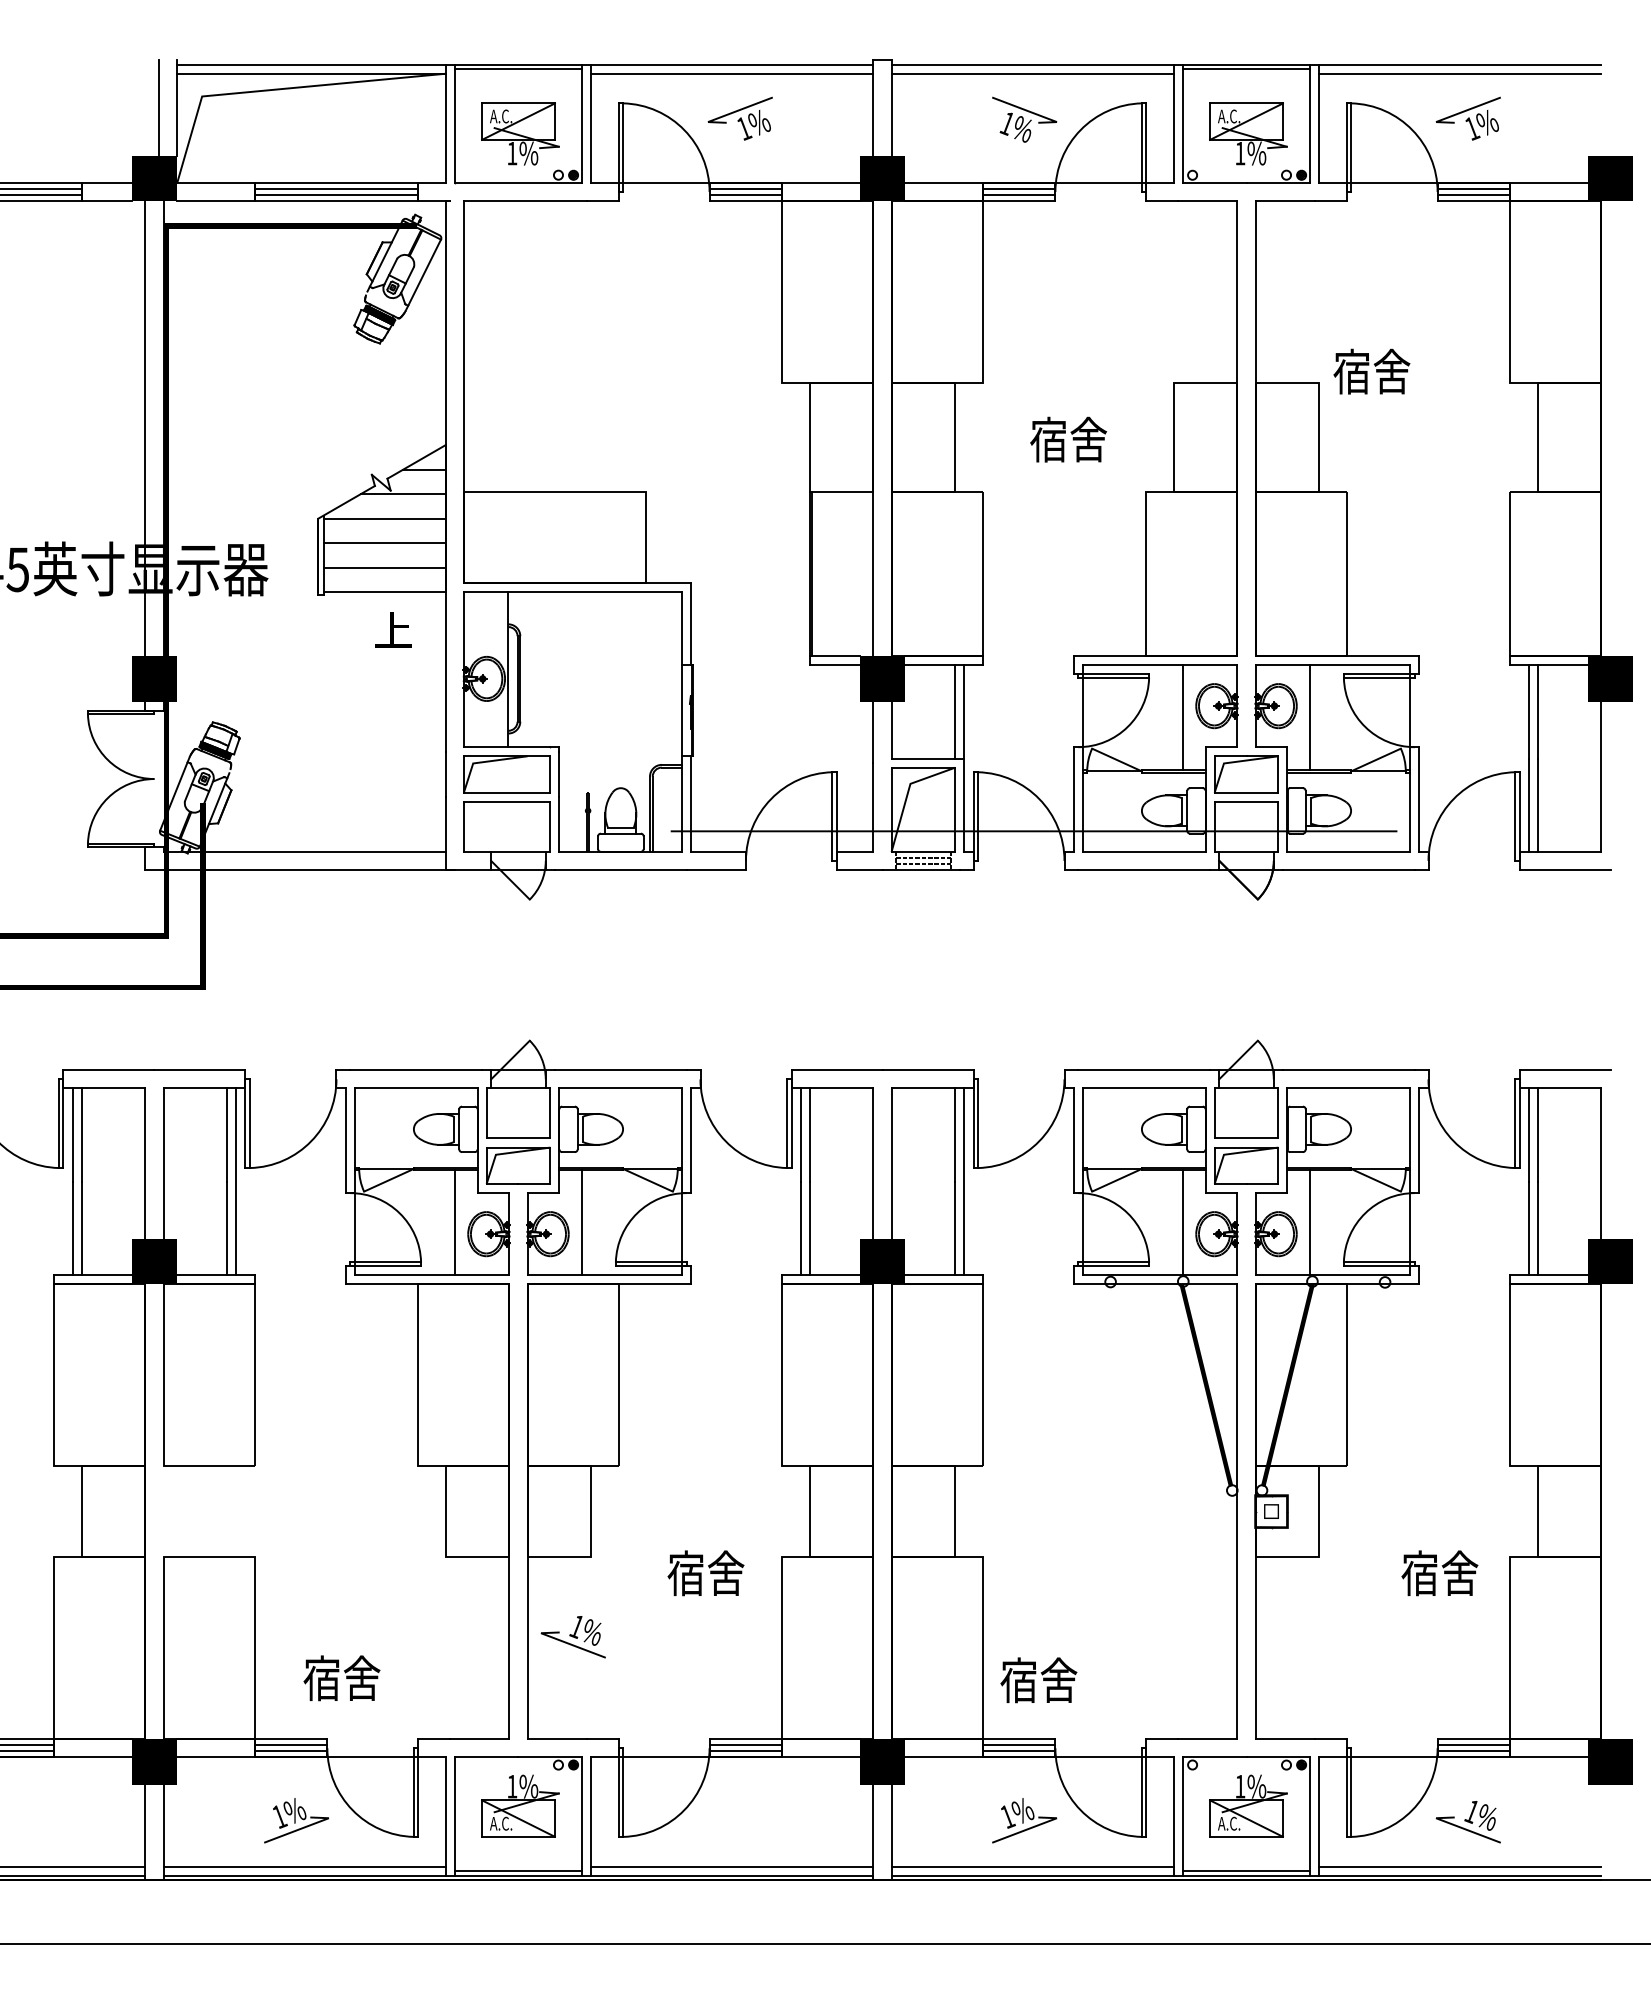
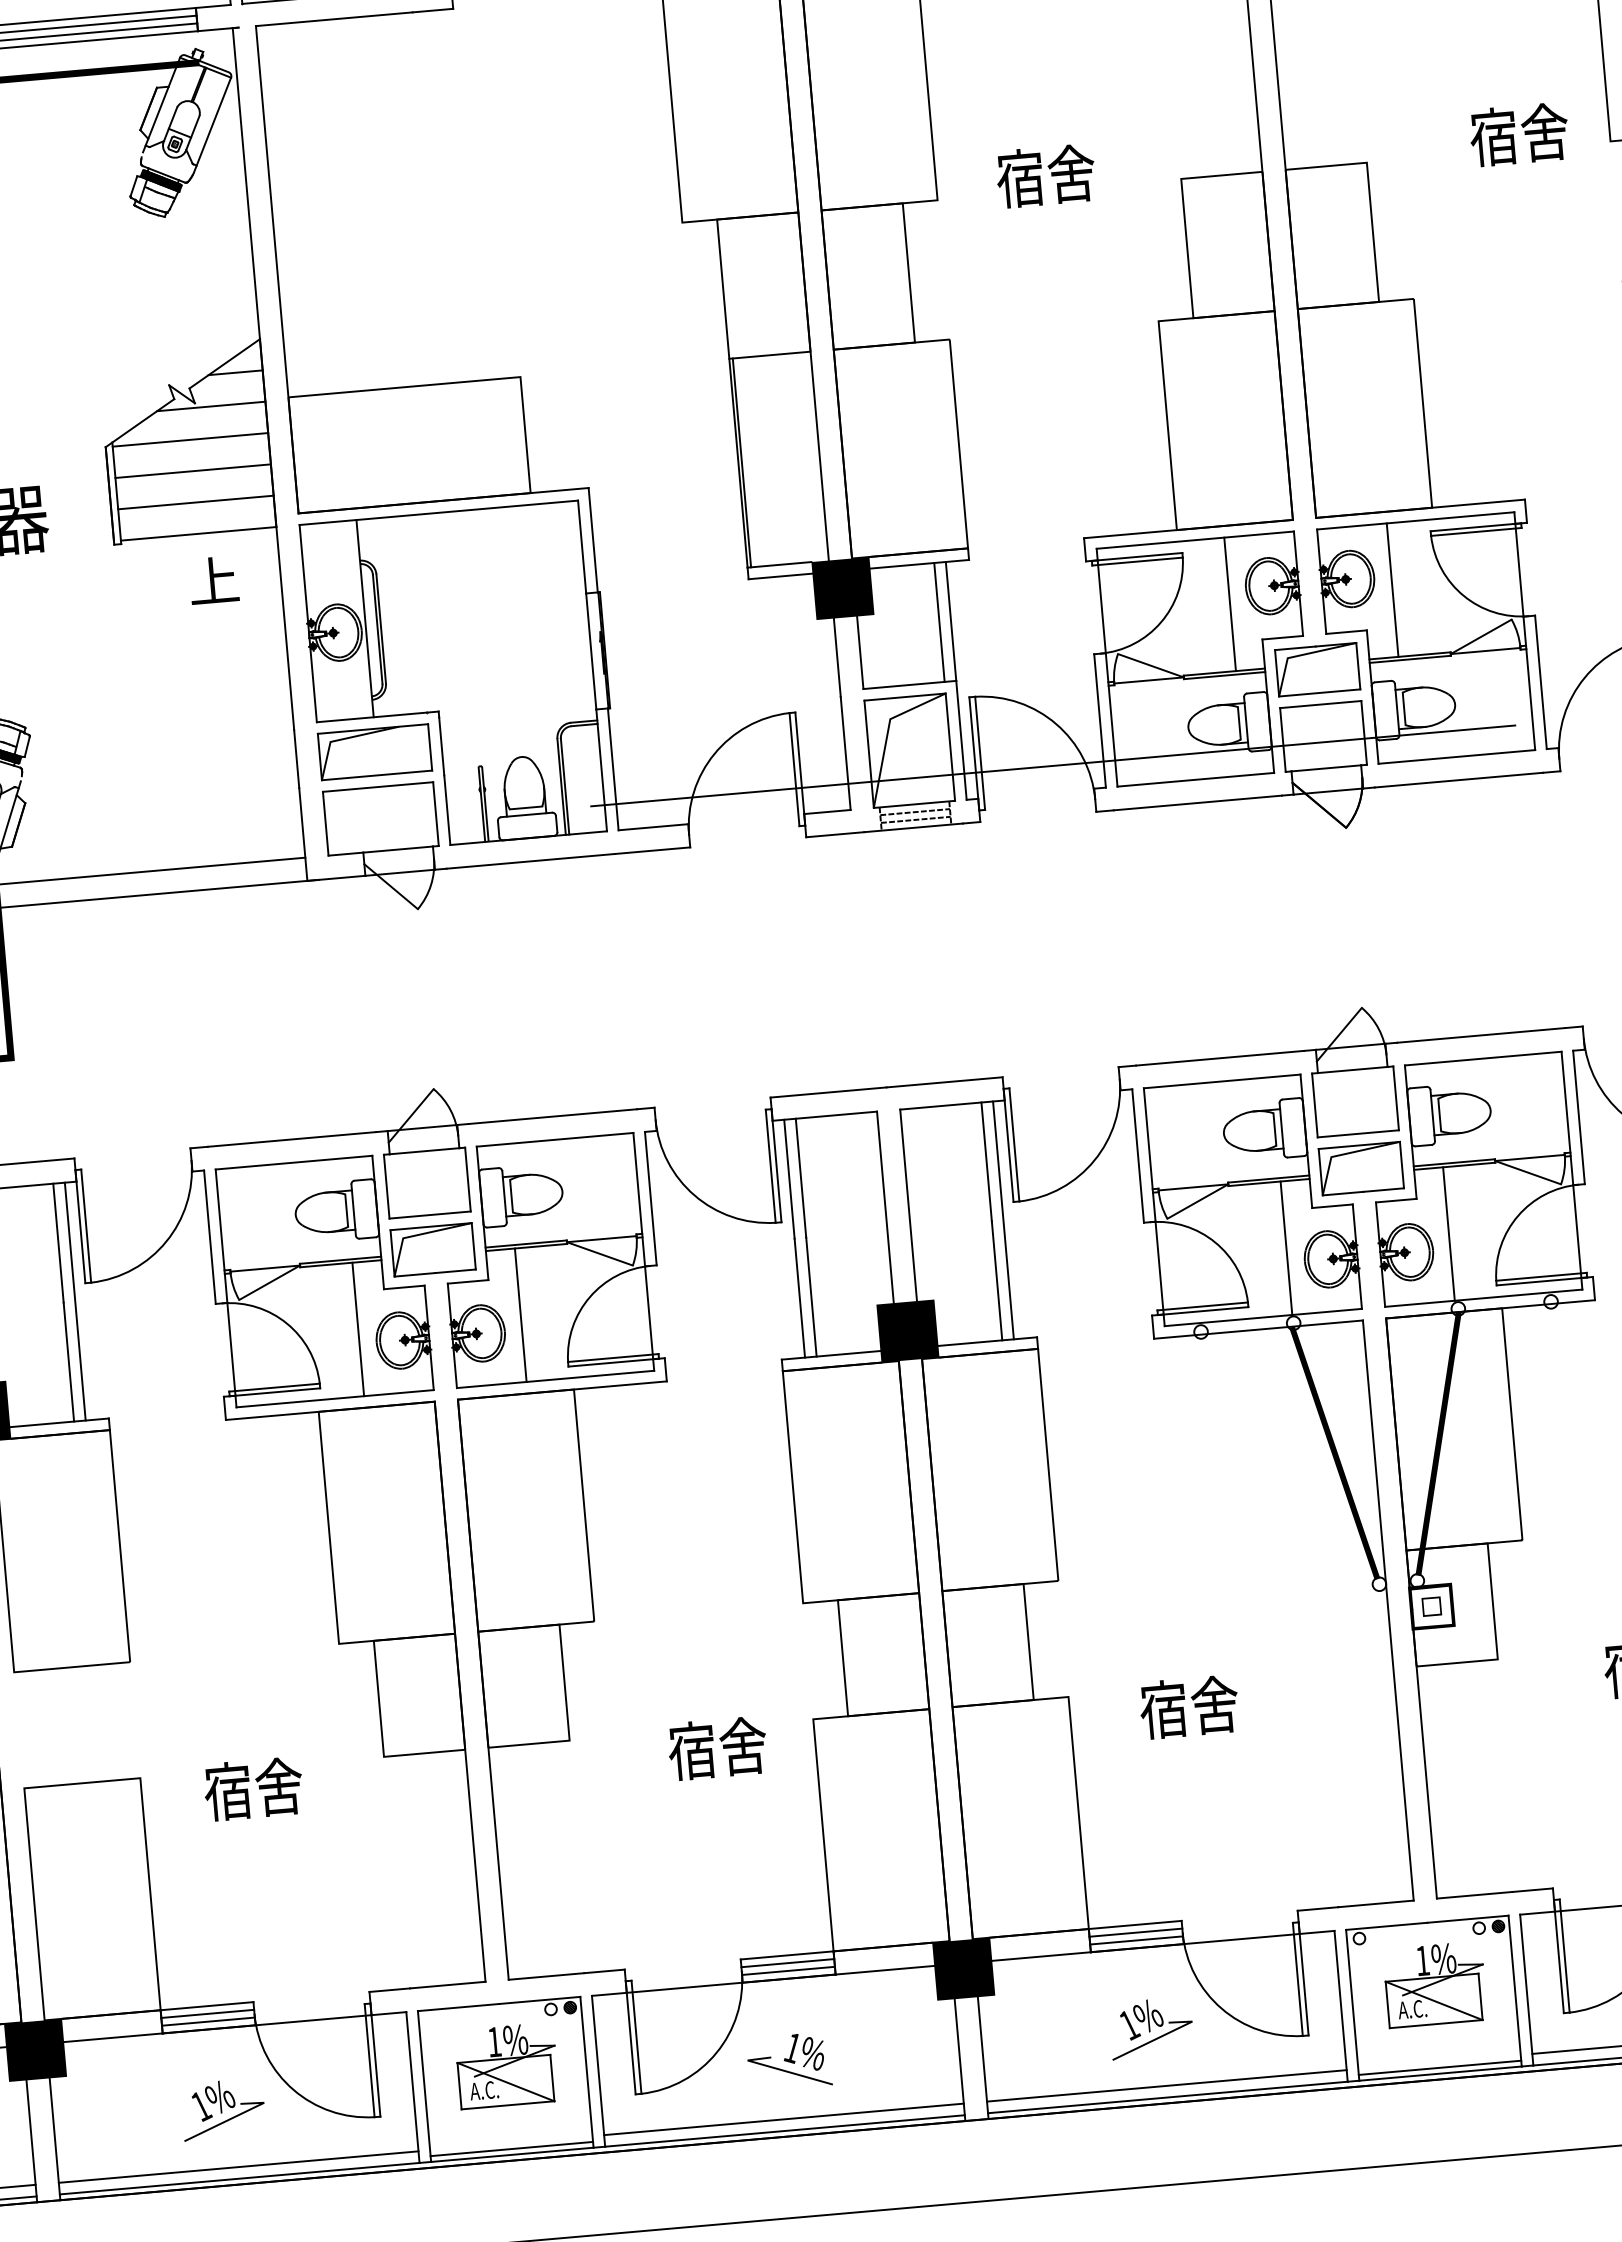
text: (1371, 371) -> (1518, 134), moved
text: (1068, 439) -> (1045, 175), moved
part: (572, 1637) -> (788, 2062), moved
text: (341, 1678) -> (253, 1789), moved
text: (1038, 1680) -> (1188, 1707), moved

